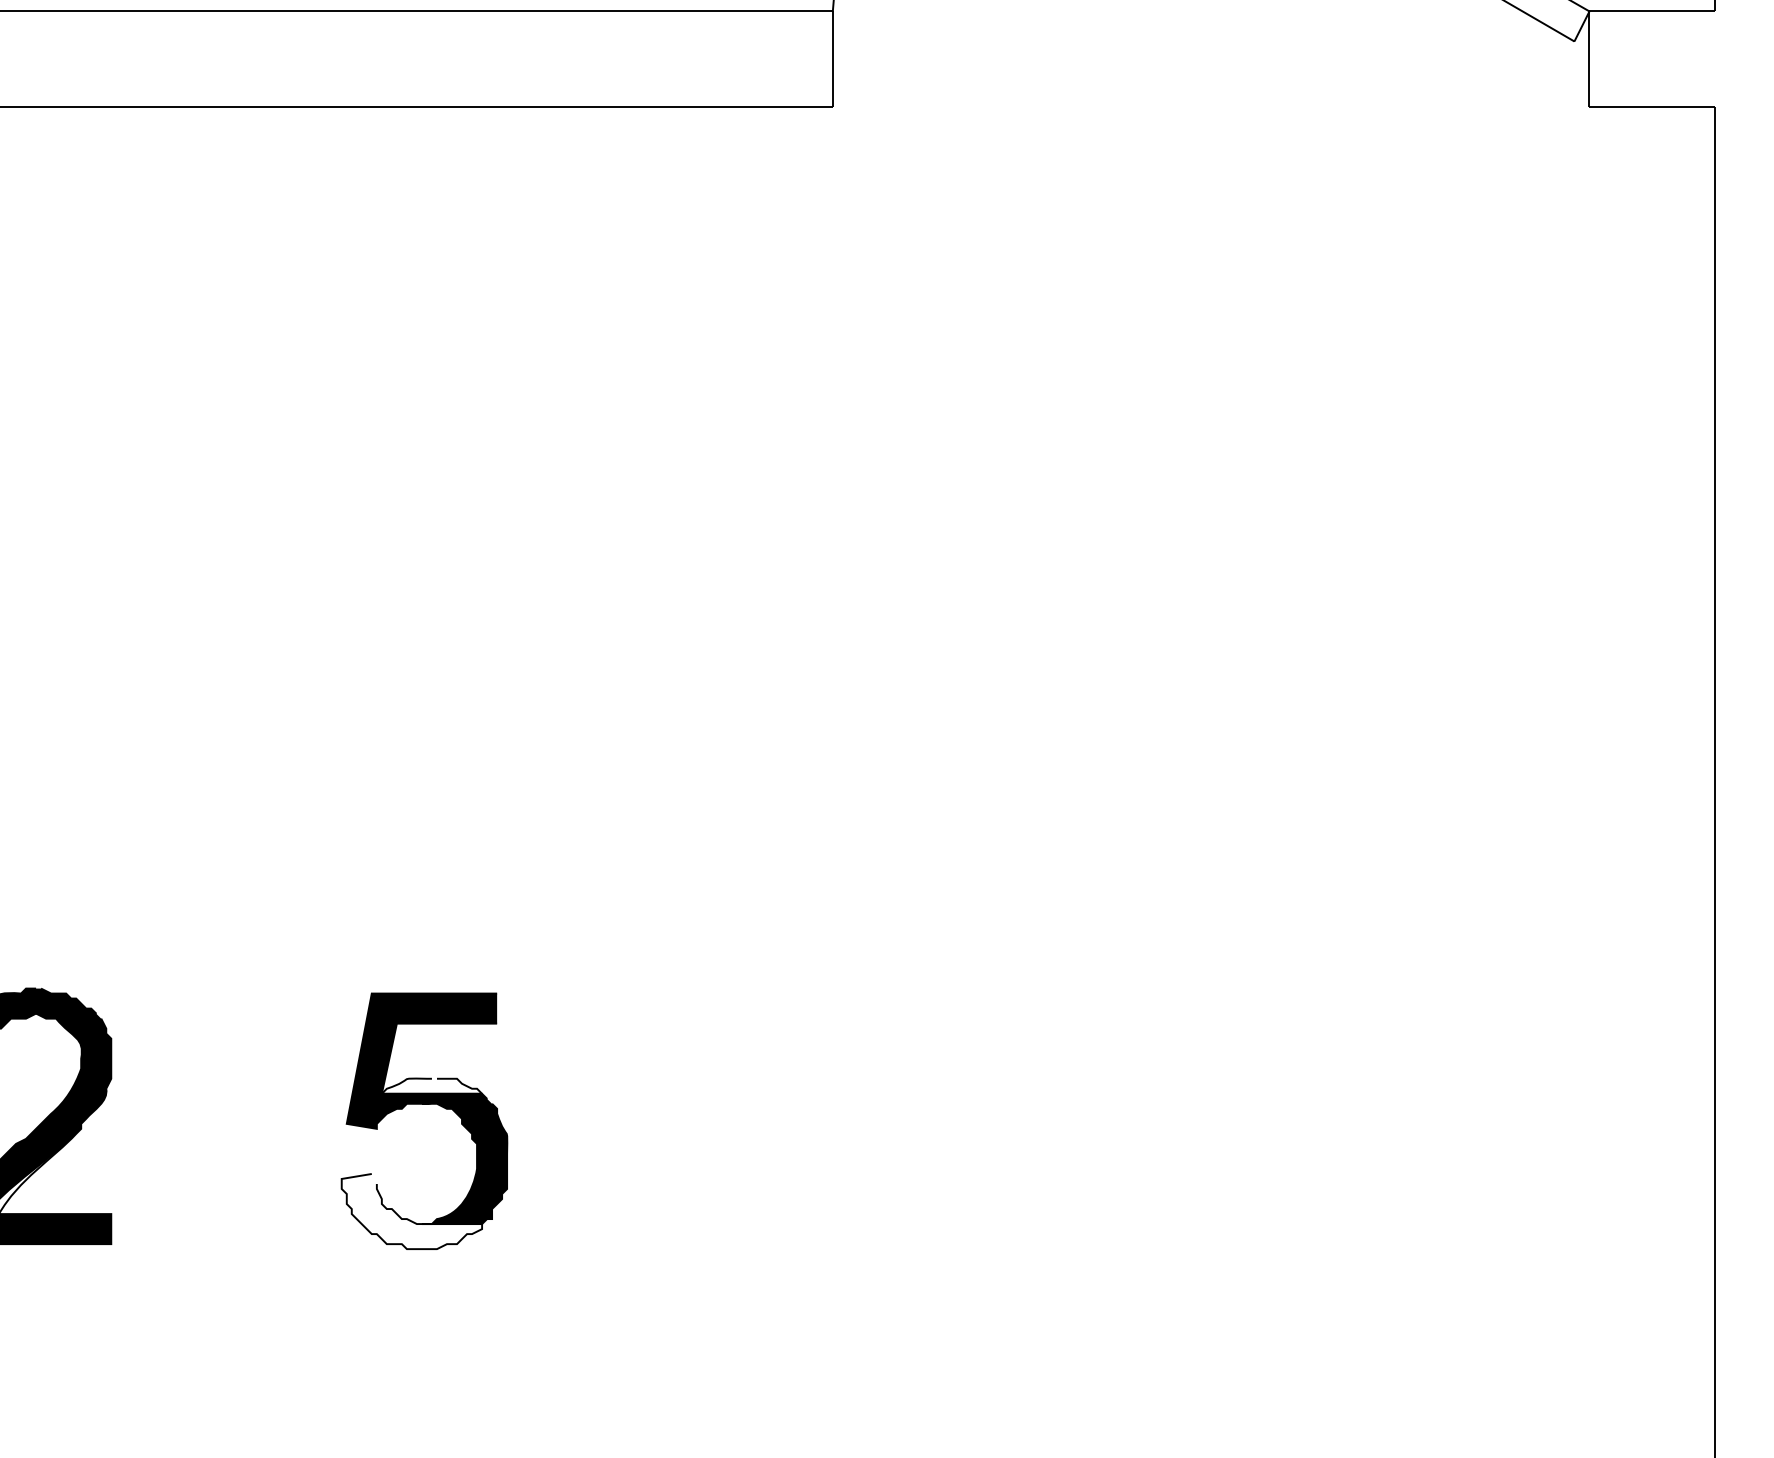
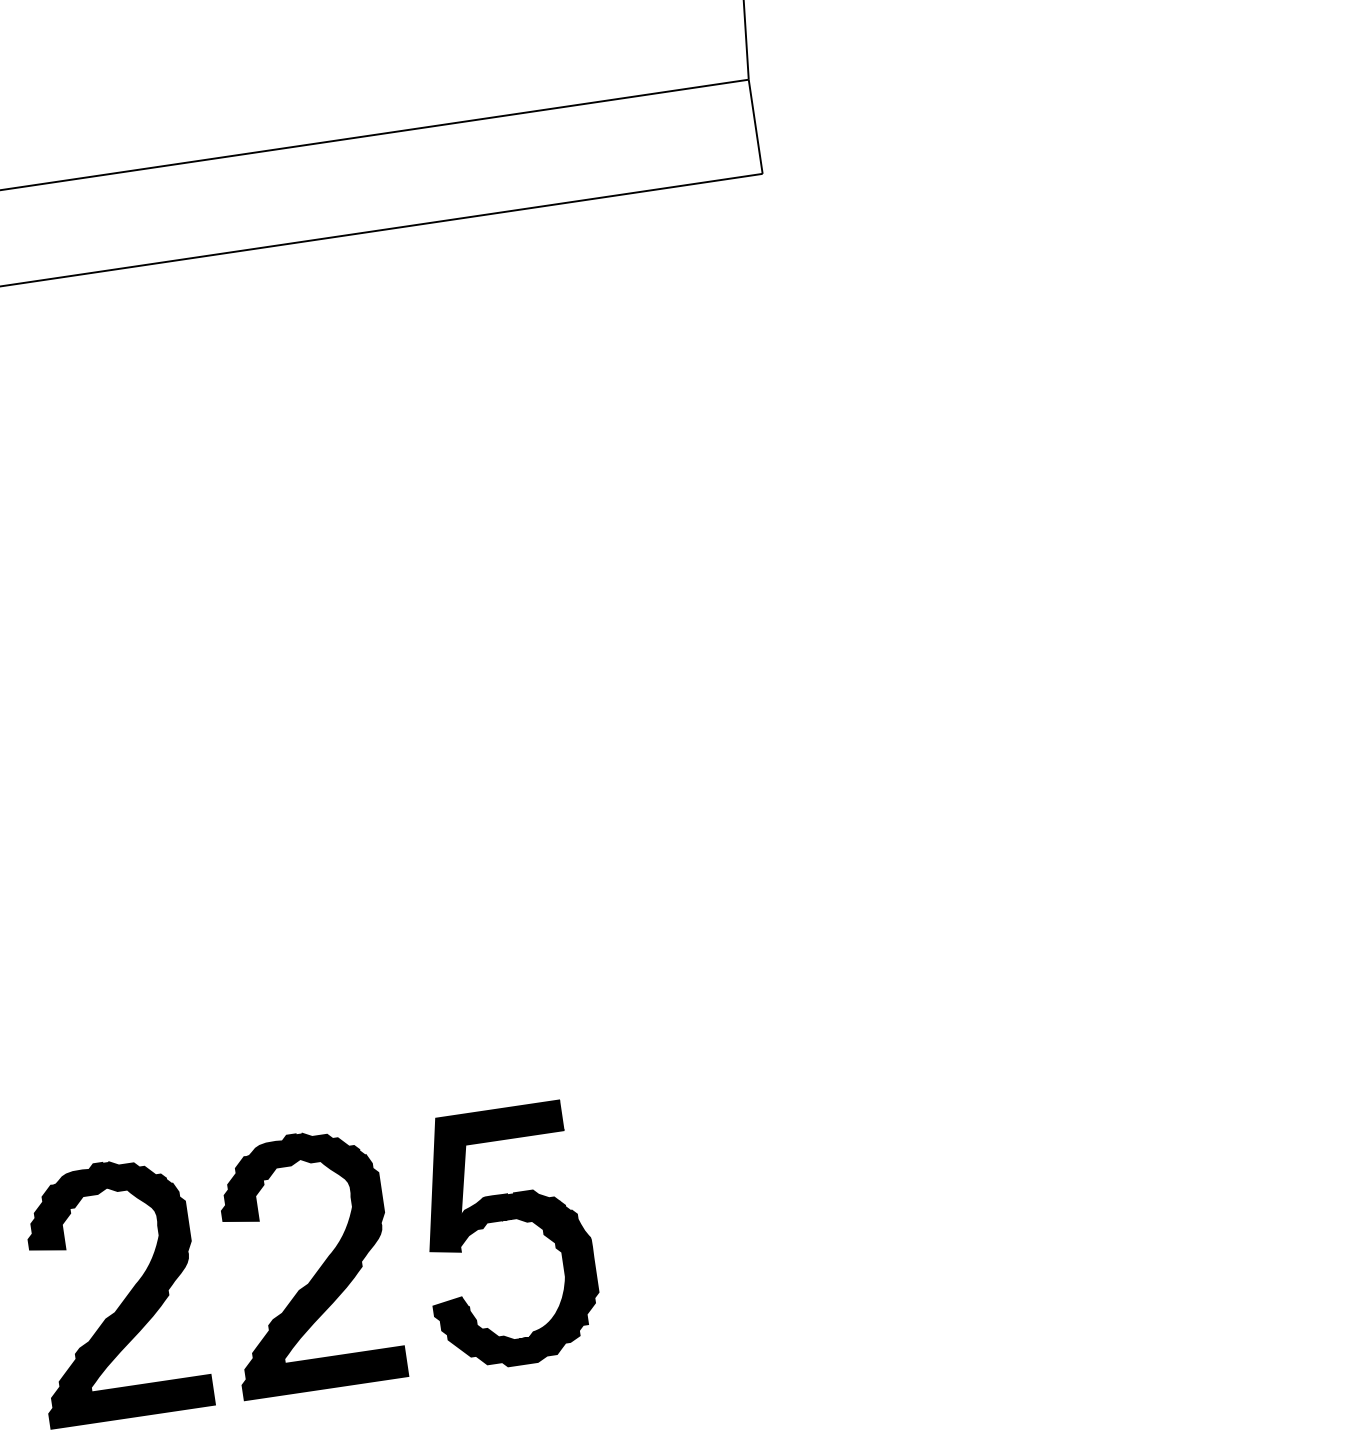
fill: (431, 1085) -> (508, 1200), added
part: (233, 1125) -> (318, 1269), added
fill: (411, 1211) -> (507, 1328), added

